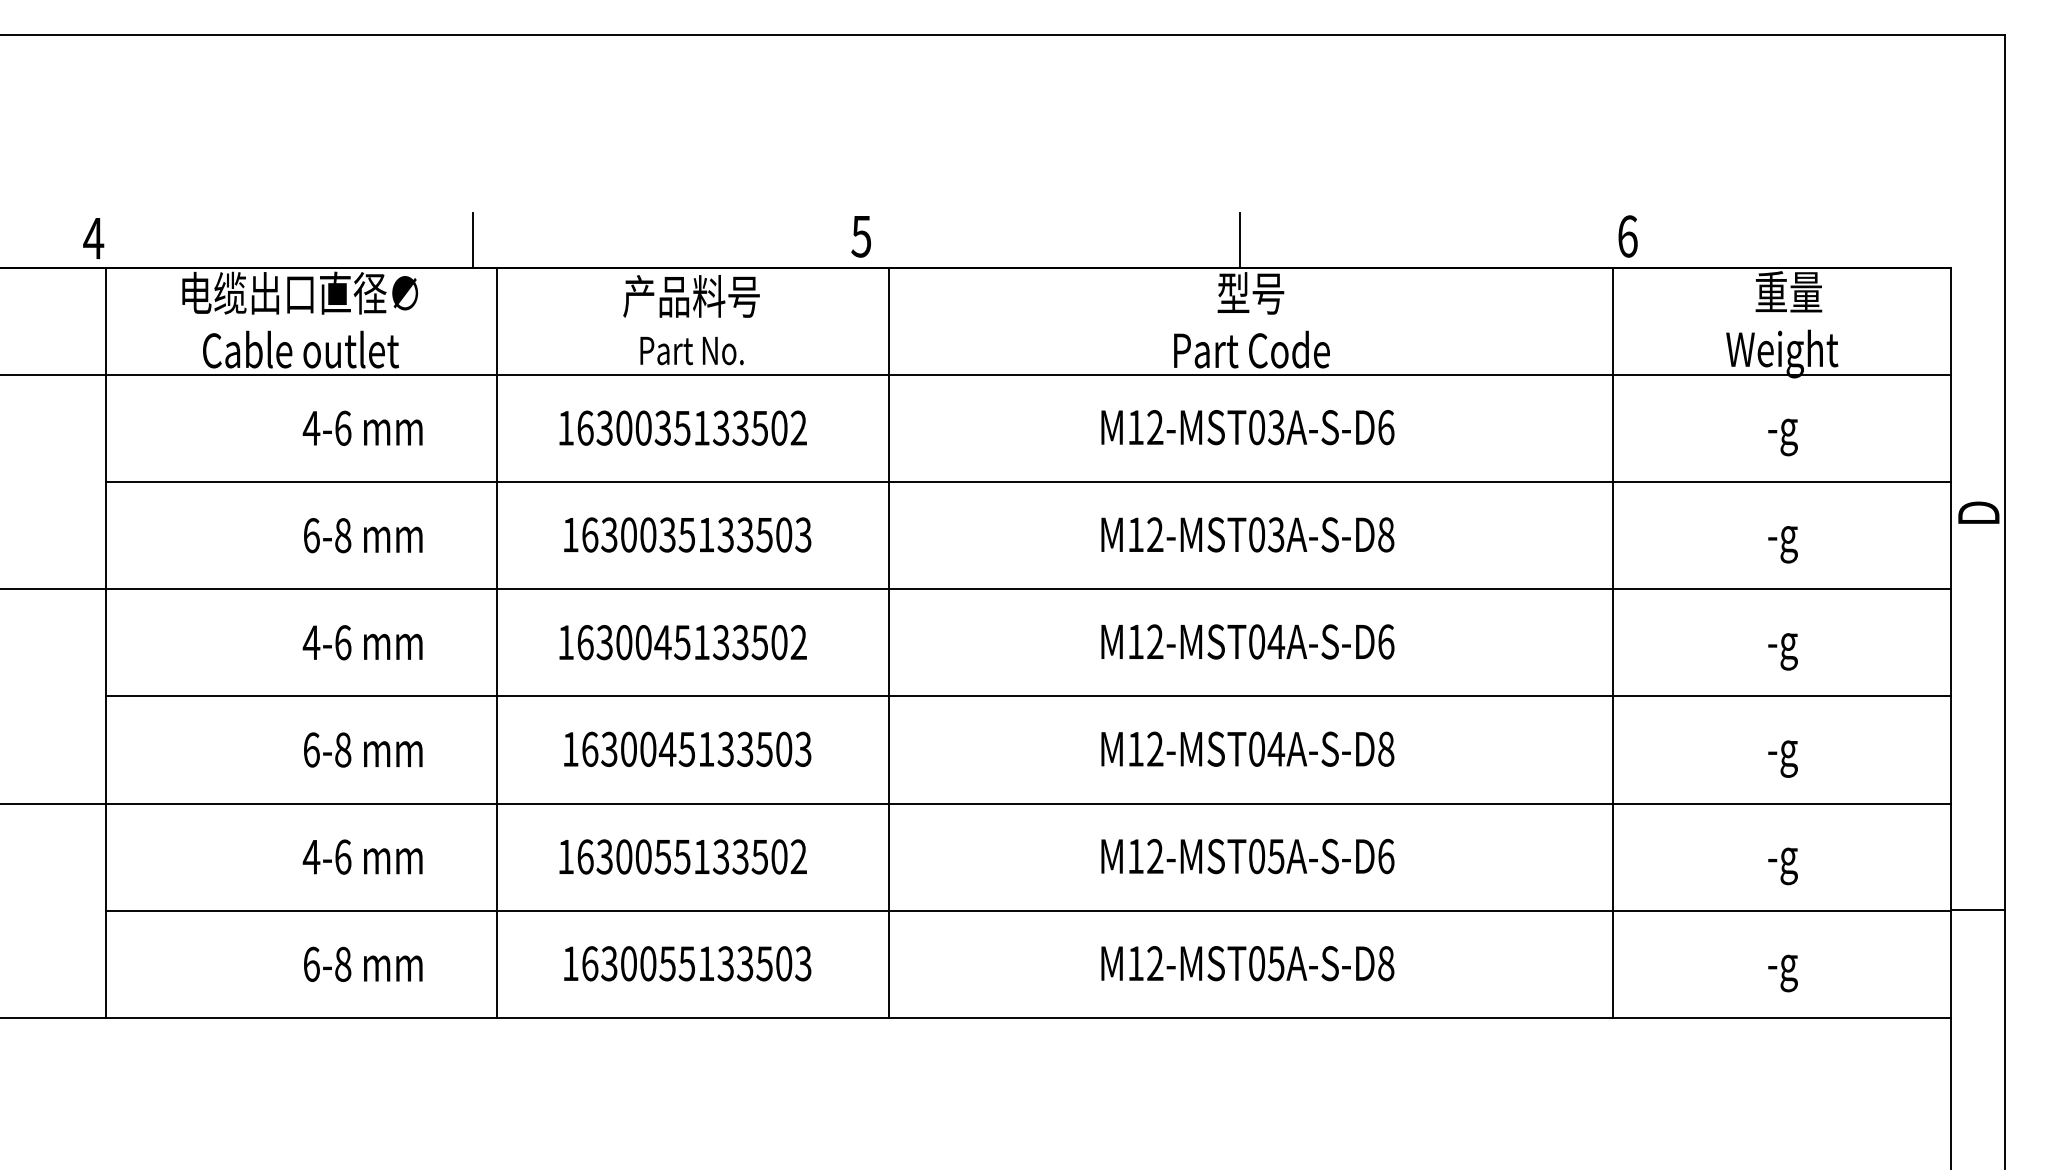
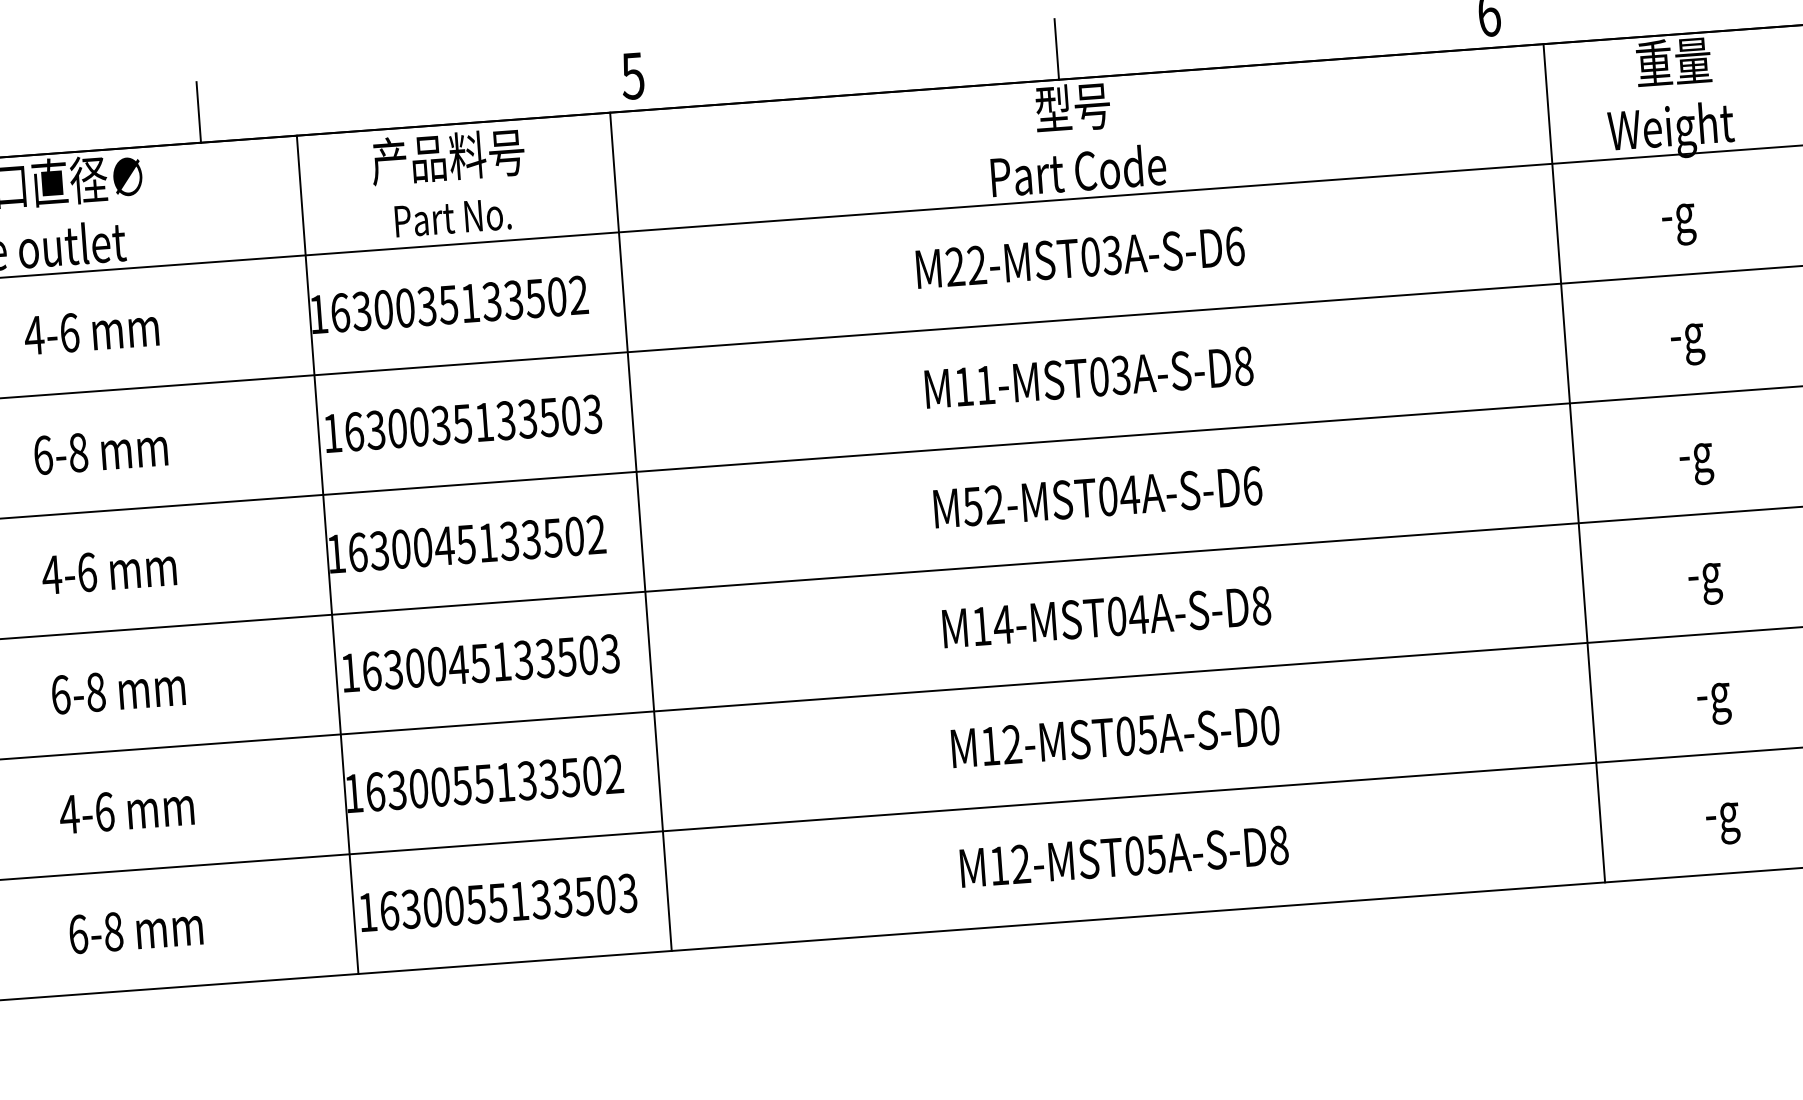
text: (1135, 427) -> (954, 266), M12-MST03A-S-D6 -> M22-MST03A-S-D6
text: (1155, 534) -> (985, 384), M12-MST03A-S-D8 -> M11-MST03A-S-D8
line: (497, 642) -> (327, 554), moved
line: (888, 642) -> (640, 531), moved
text: (1135, 642) -> (972, 507), M12-MST04A-S-D6 -> M52-MST04A-S-D6
line: (1613, 642) -> (1574, 462), moved
text: (1154, 748) -> (1002, 624), M12-MST04A-S-D8 -> M14-MST04A-S-D8
text: (1386, 856) -> (1270, 725), M12-MST05A-S-D6 -> M12-MST05A-S-D0

